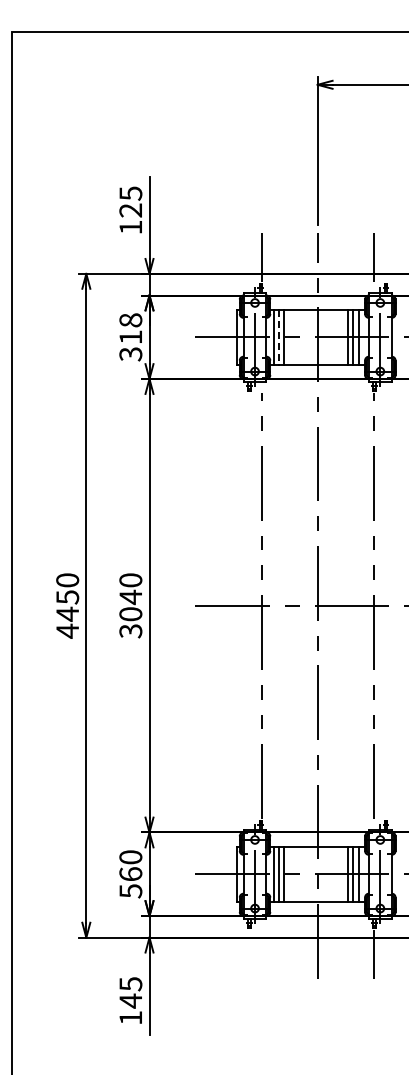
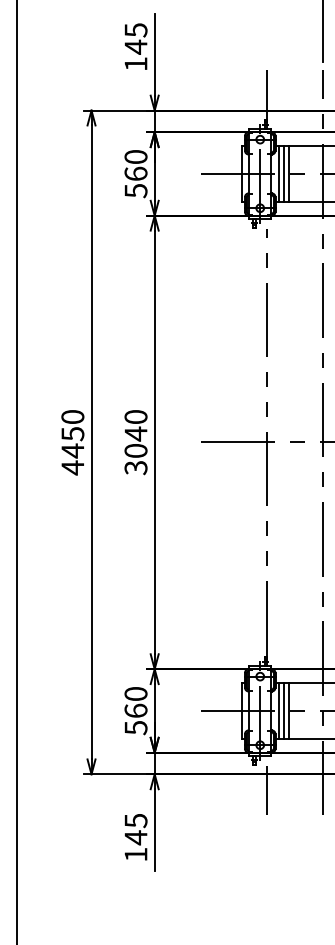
text: (130, 210) -> (135, 47), 125 -> 145
text: (130, 336) -> (135, 173), 318 -> 560
line: (278, 337) -> (283, 174), dashed -> solid
line: (261, 953) -> (266, 790), added

